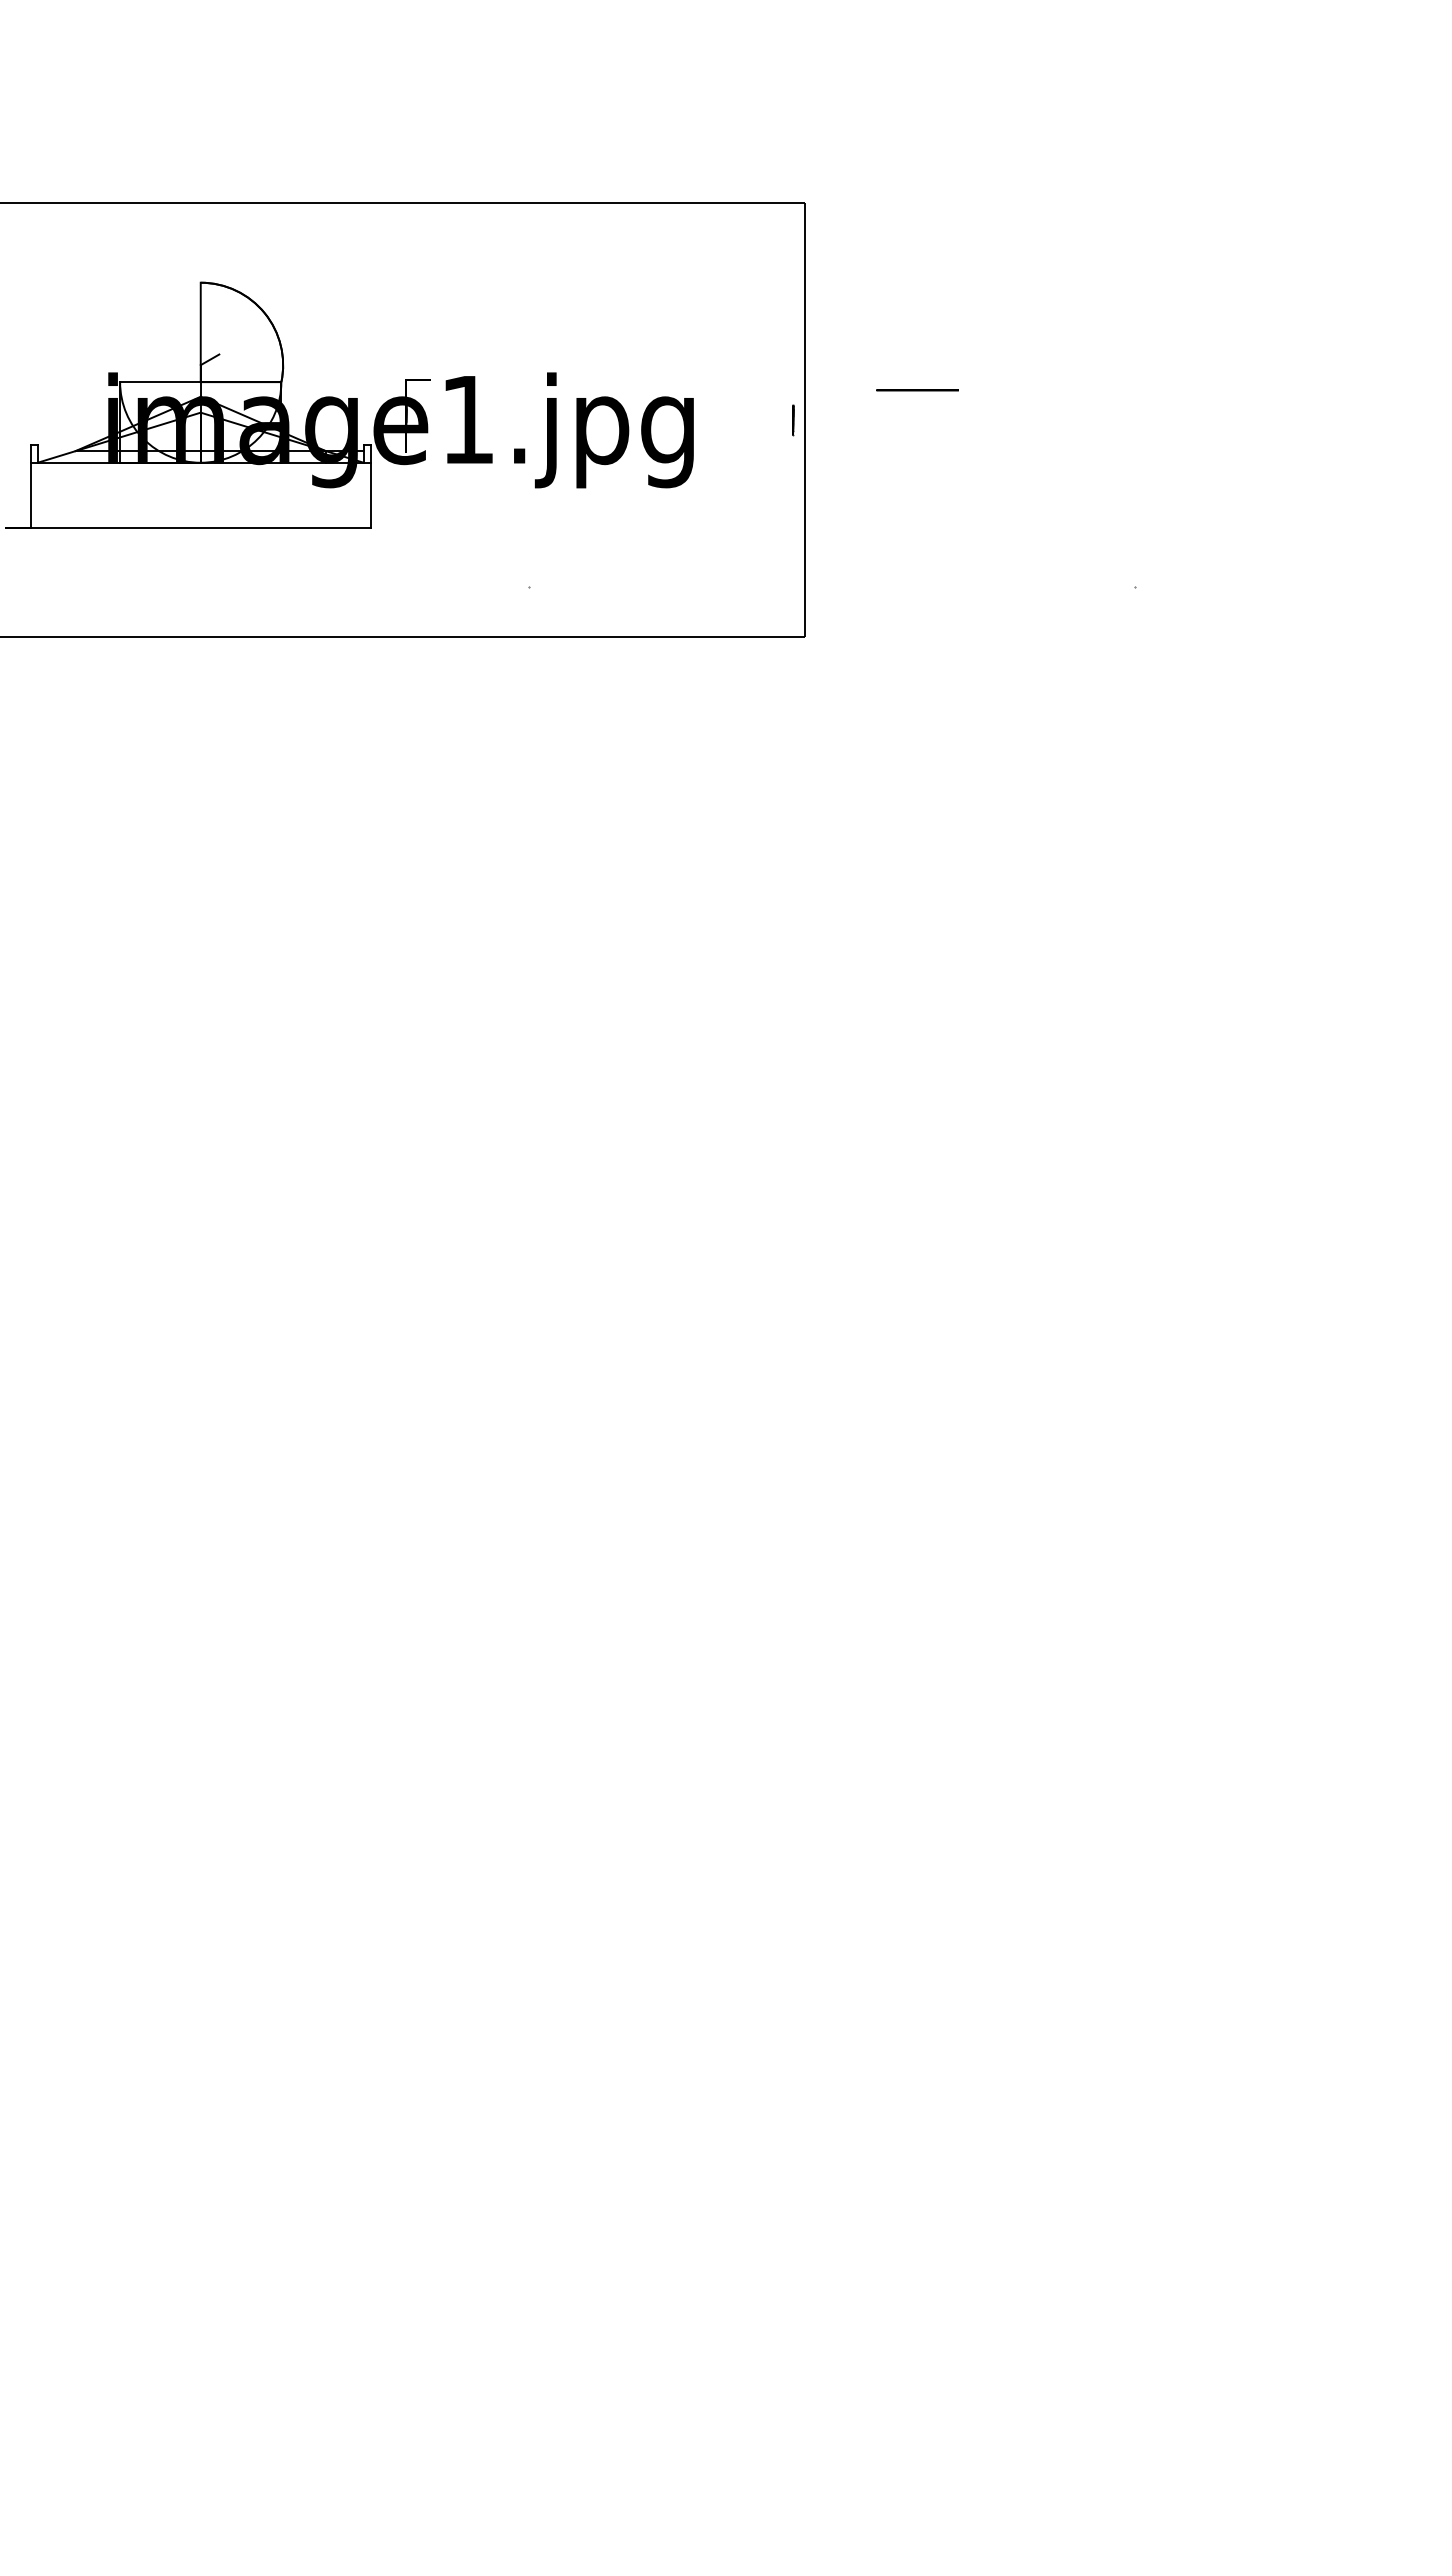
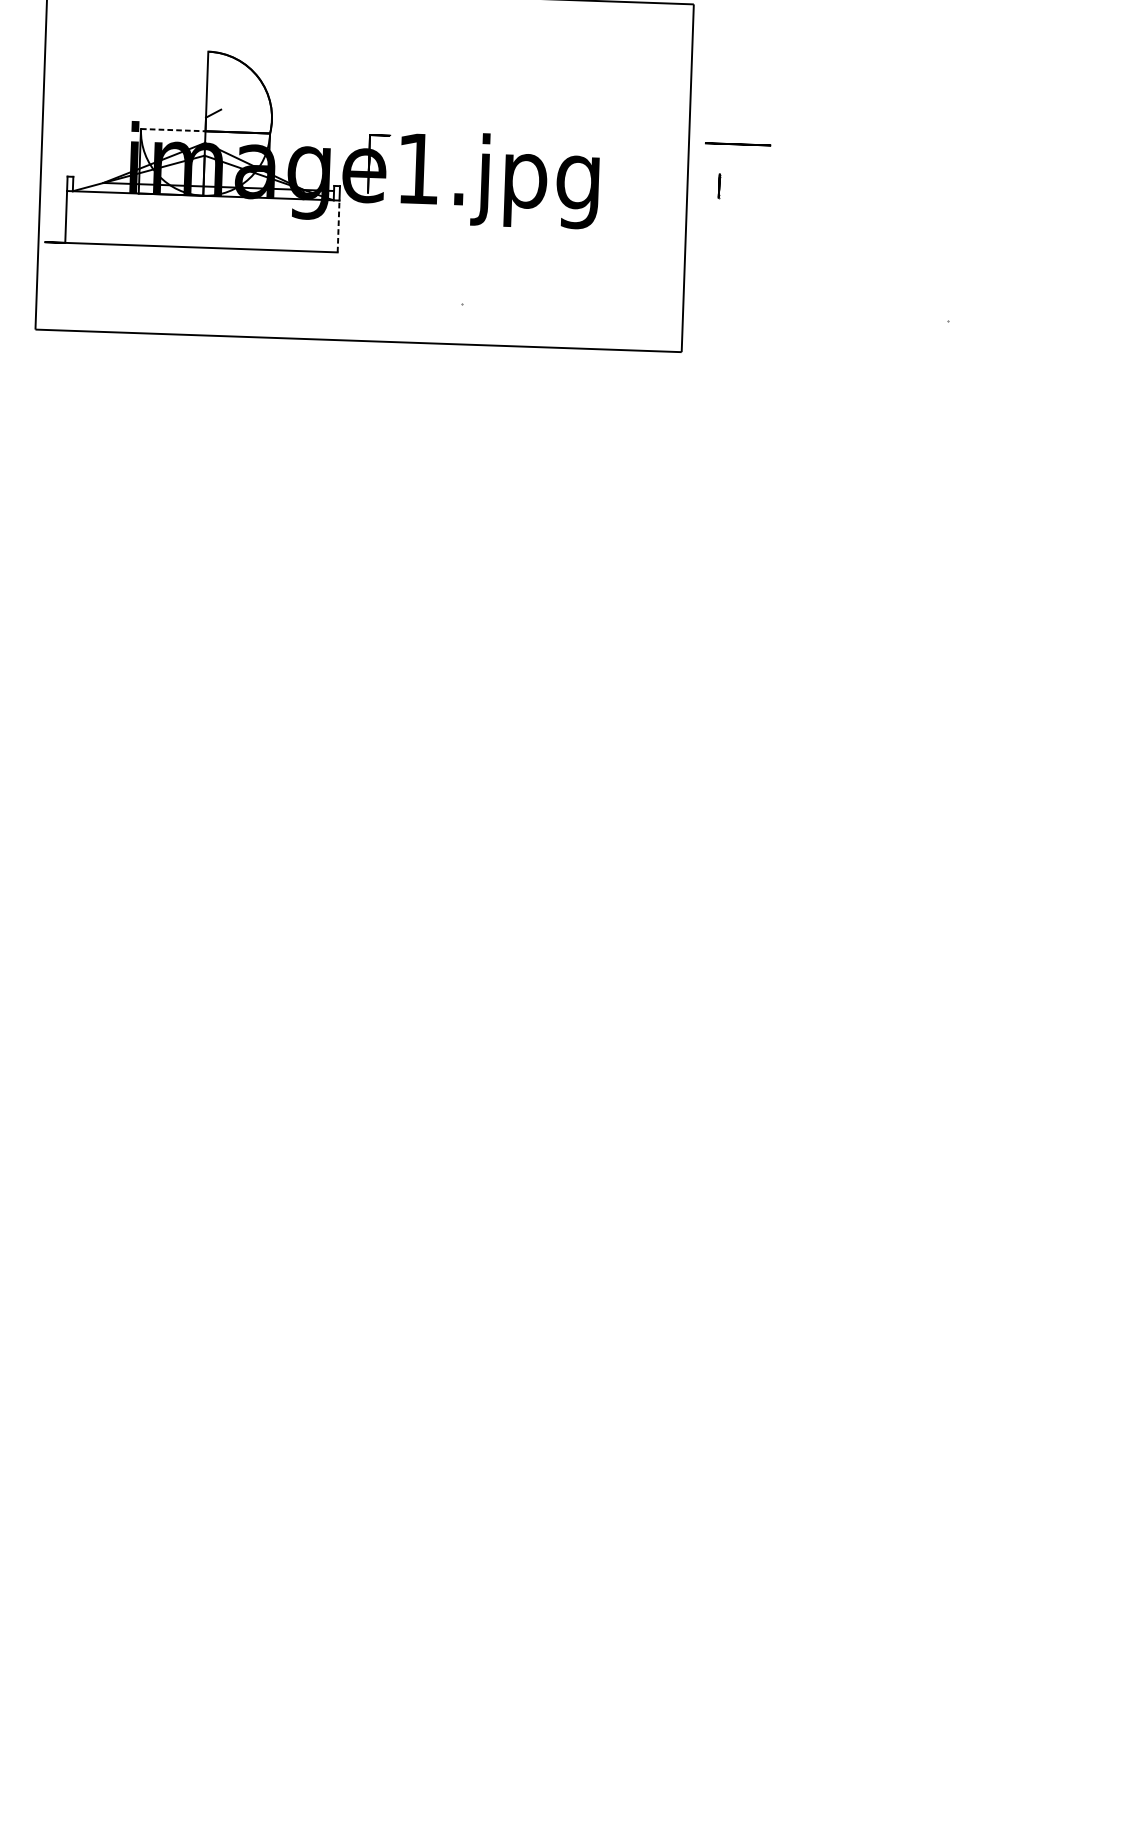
line: (160, 382) -> (173, 130), solid -> dashed
line: (917, 390) -> (737, 144), moved
line: (793, 420) -> (719, 186), moved
line: (370, 494) -> (338, 225), solid -> dashed

